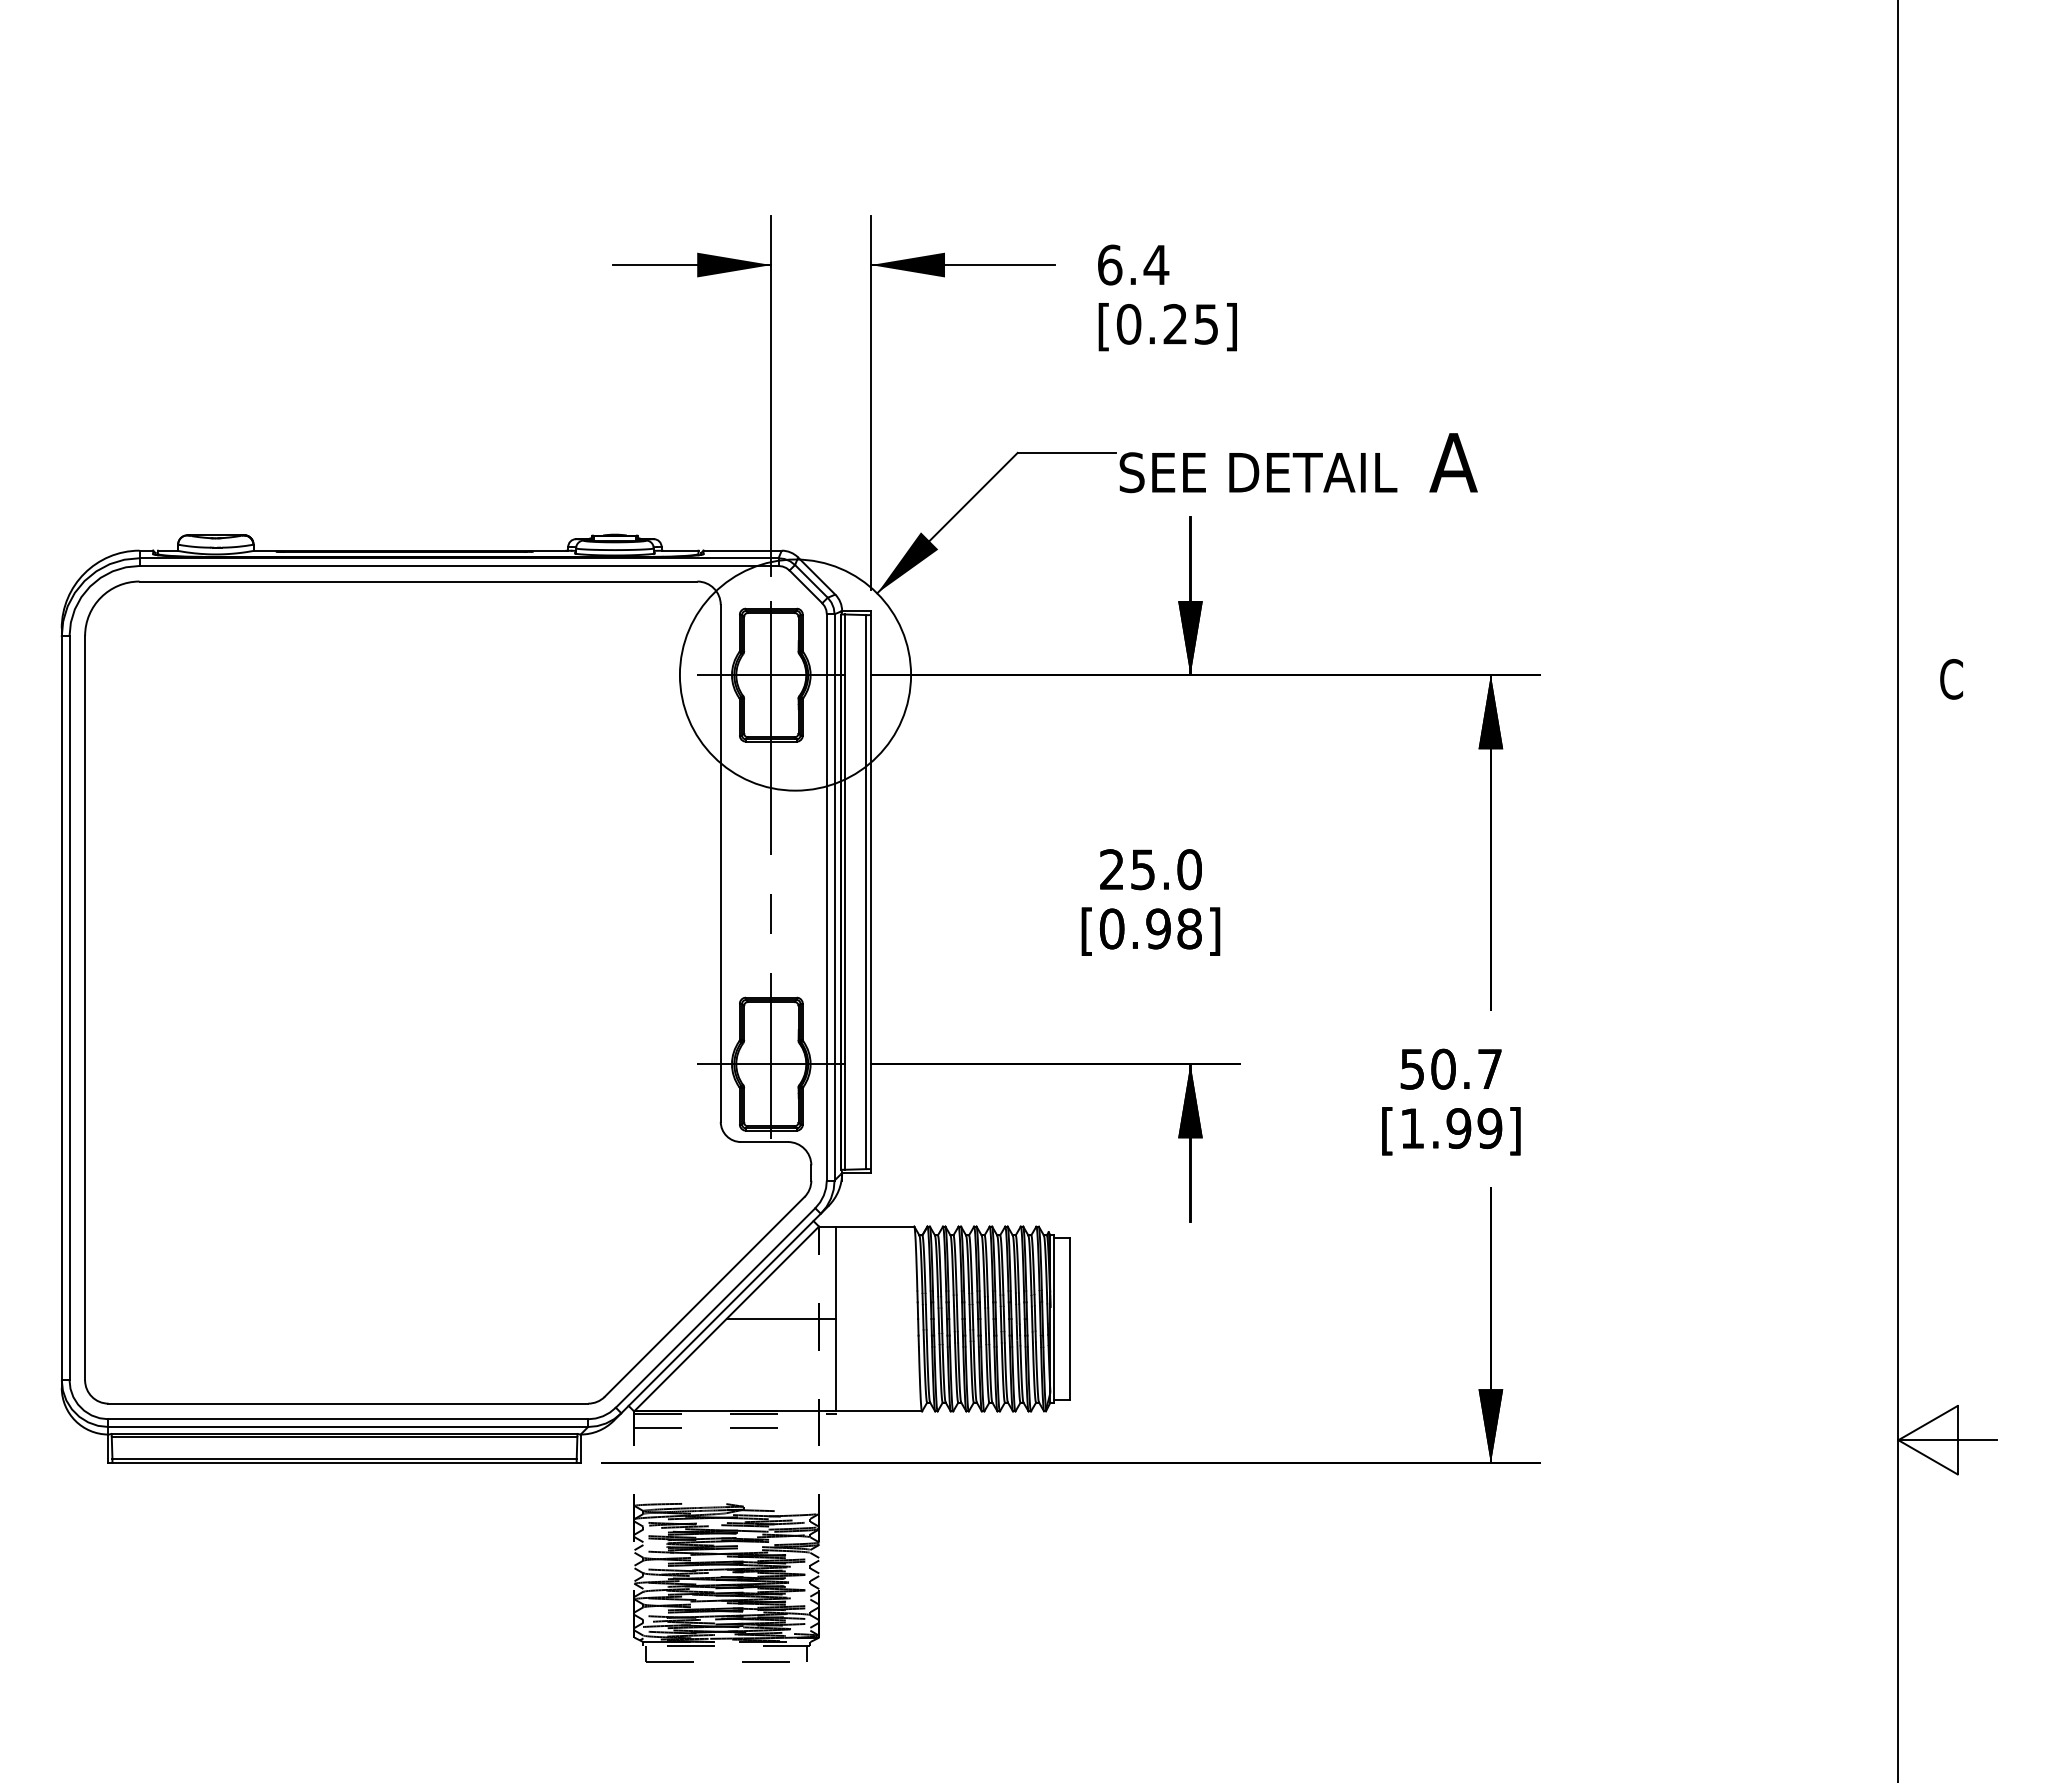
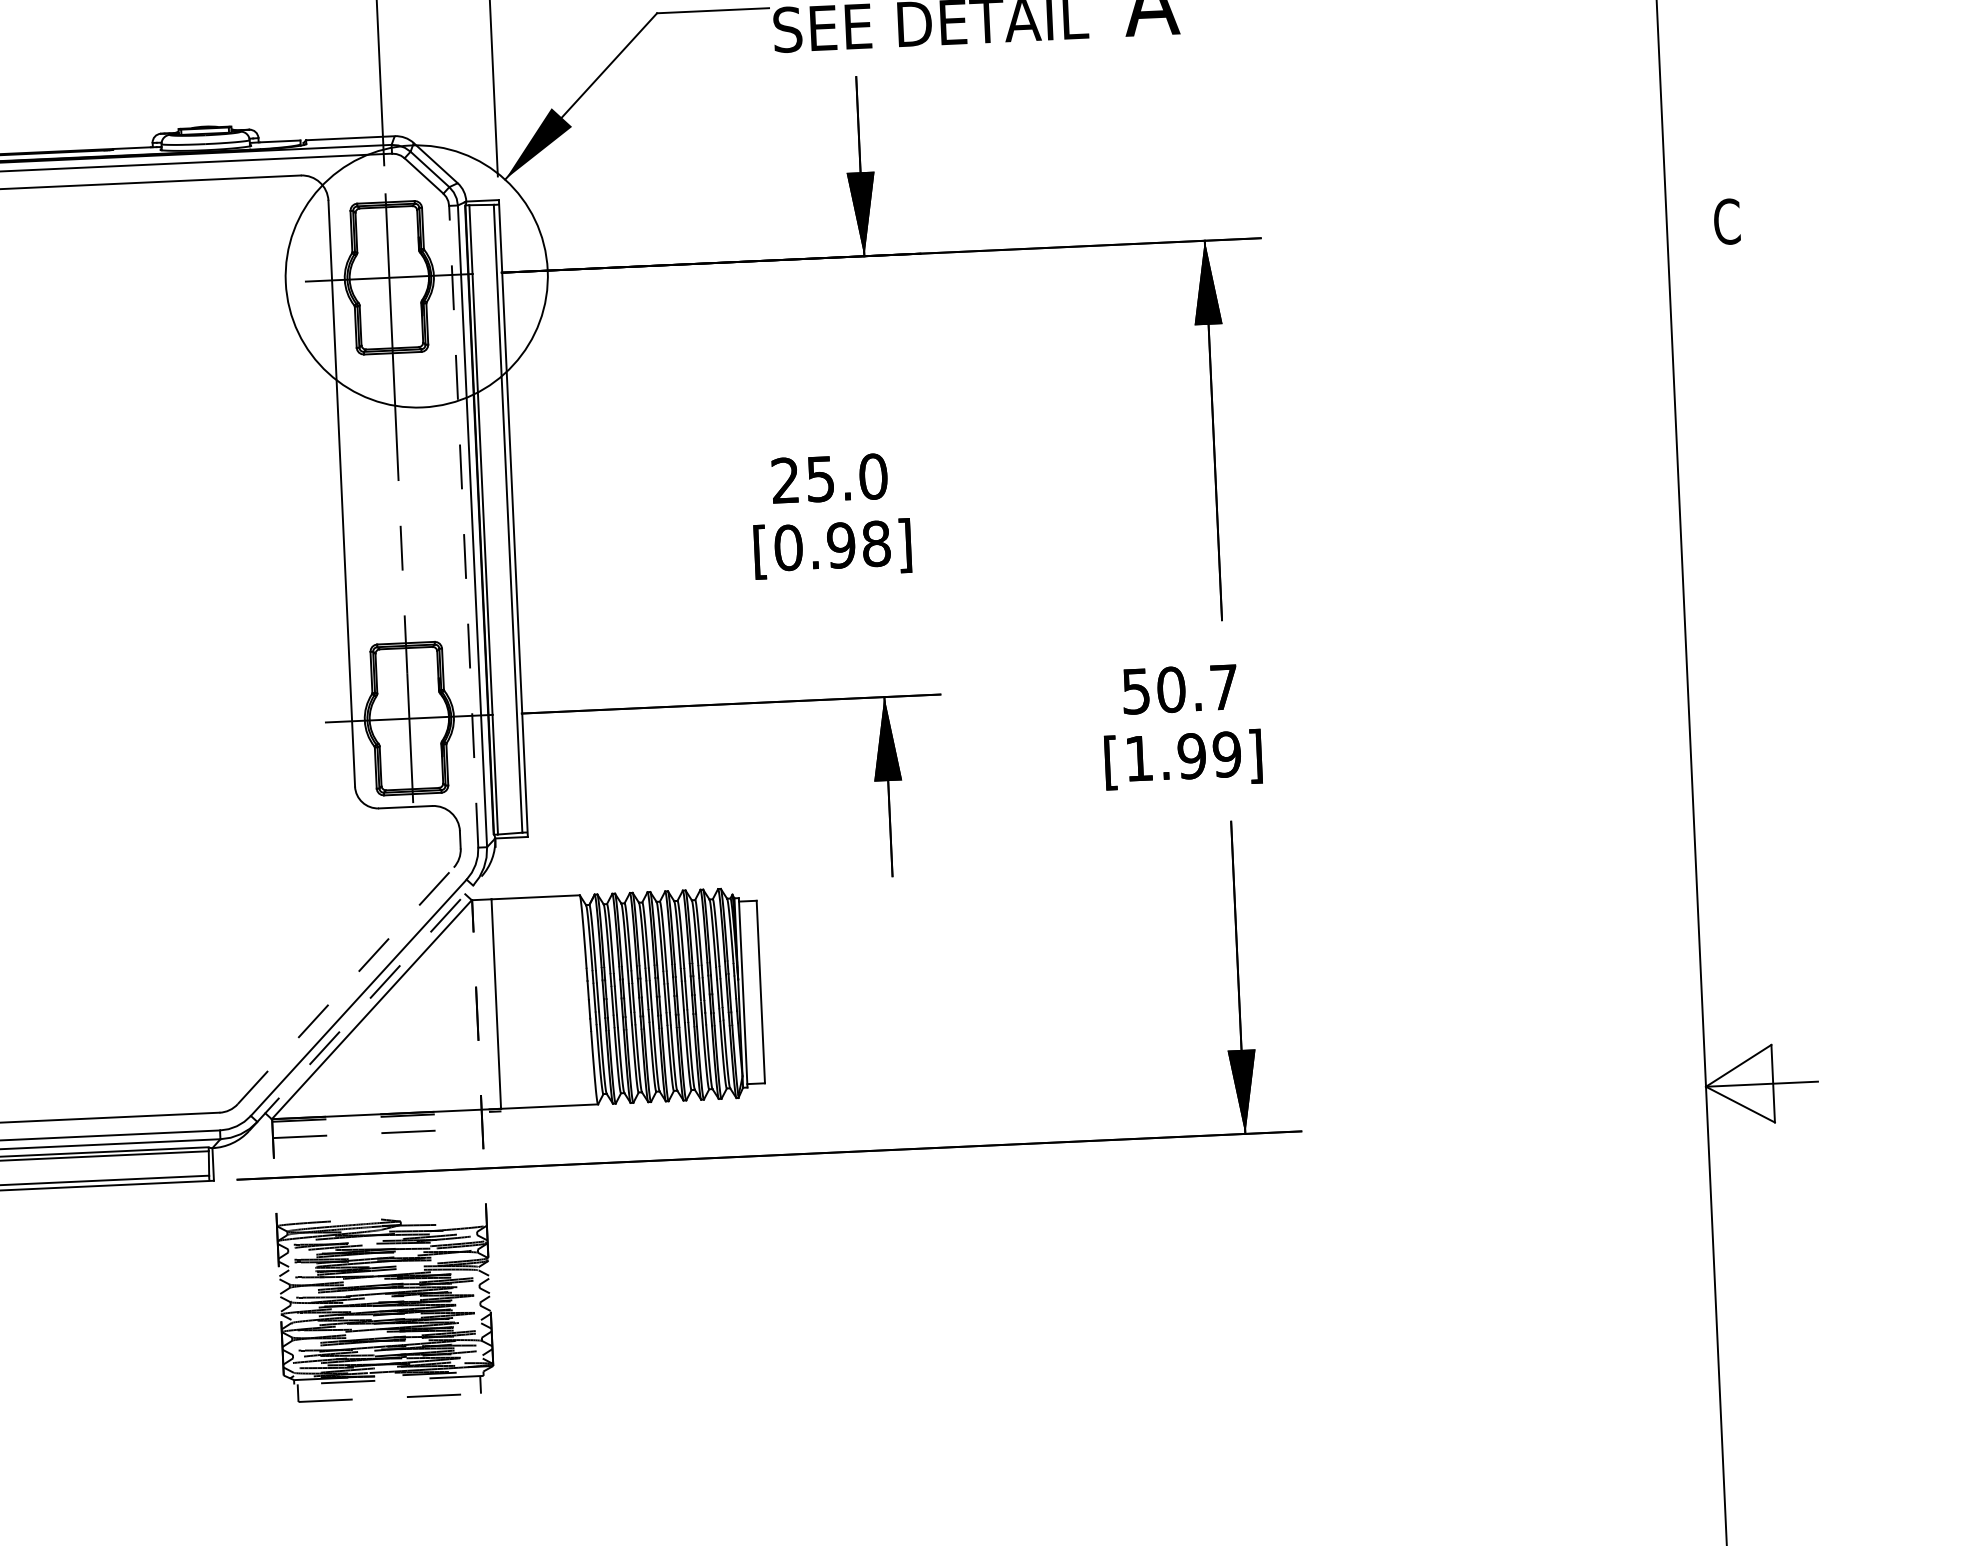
line: (826, 896) -> (463, 525), solid -> dashed
line: (705, 1296) -> (346, 985), solid -> dashed
line: (721, 1313) -> (365, 1003), solid -> dashed
line: (781, 1319) -> (434, 1007), removed

